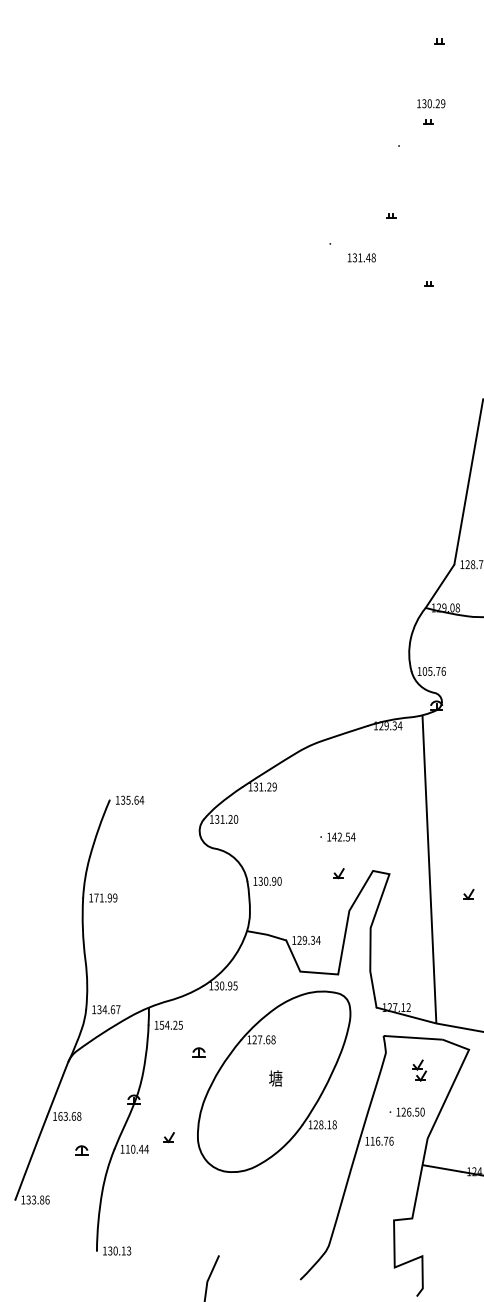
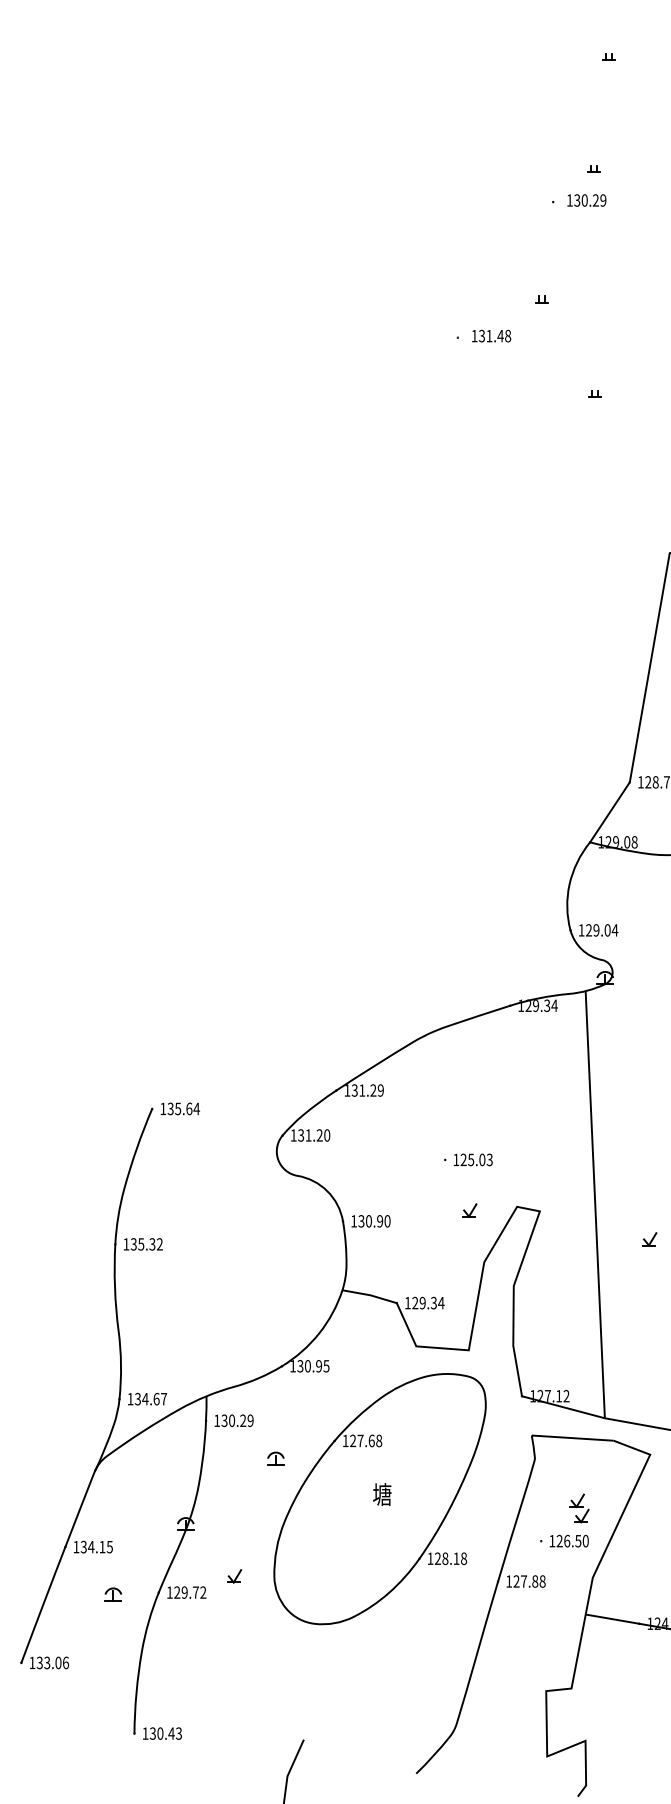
text: (431, 103) -> (586, 200), moved
text: (361, 257) -> (491, 335), moved
text: (434, 671) -> (602, 930), 105.76 -> 129.04
text: (343, 836) -> (476, 1159), 142.54 -> 125.03
text: (105, 898) -> (146, 1244), 171.99 -> 135.32
text: (171, 1025) -> (237, 1420), 154.25 -> 130.29
part: (419, 1070) -> (579, 1508), moved
text: (69, 1116) -> (96, 1546), 163.68 -> 134.15
text: (381, 1141) -> (529, 1581), 116.76 -> 127.88
text: (137, 1149) -> (190, 1592), 110.44 -> 129.72
text: (42, 1199) -> (58, 1662), 133.86 -> 133.06
text: (123, 1250) -> (171, 1733), 130.13 -> 130.43

